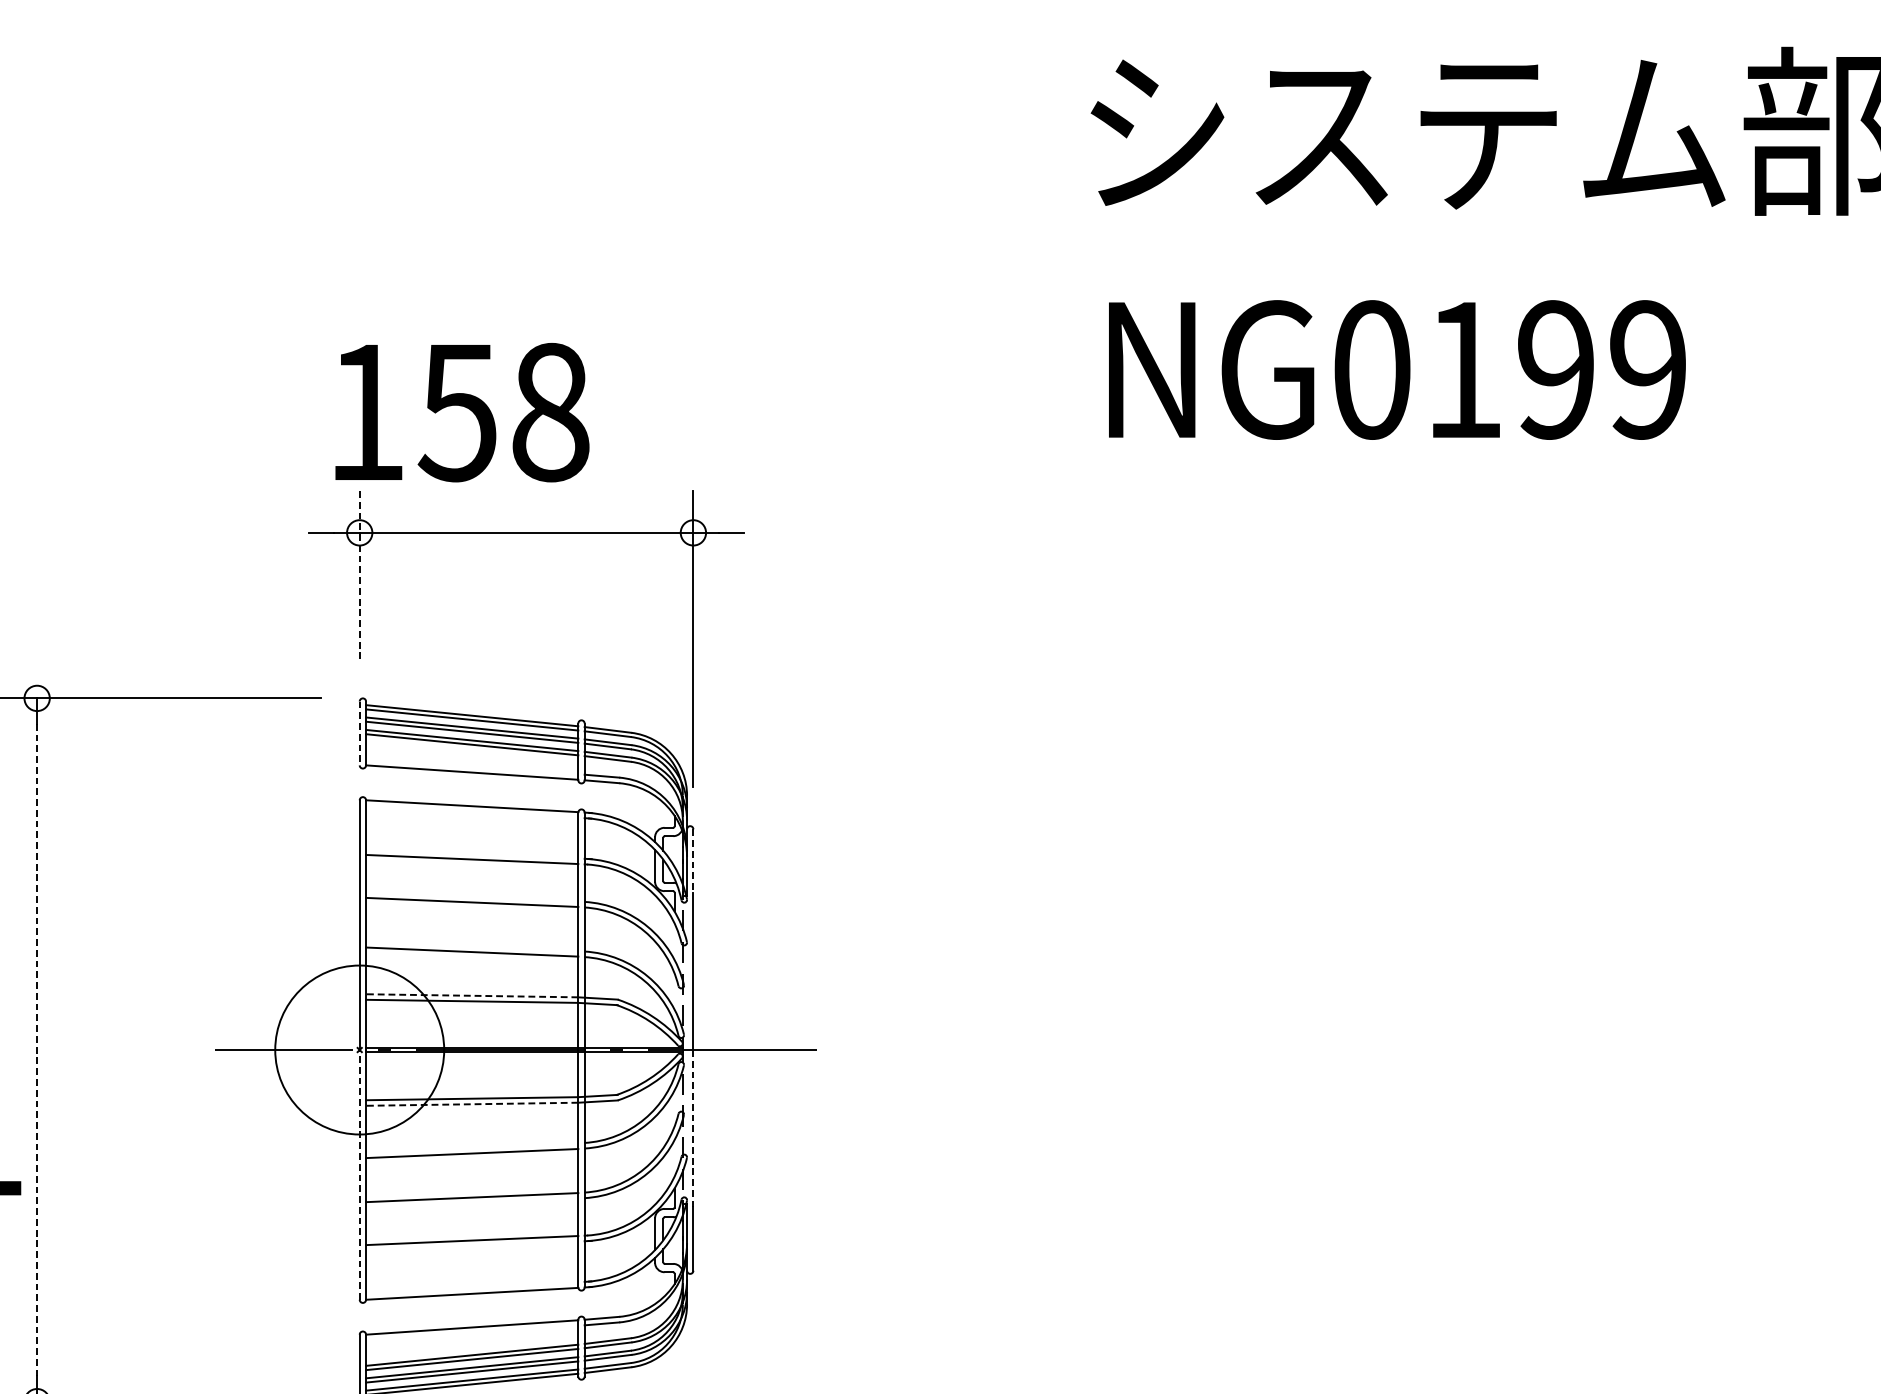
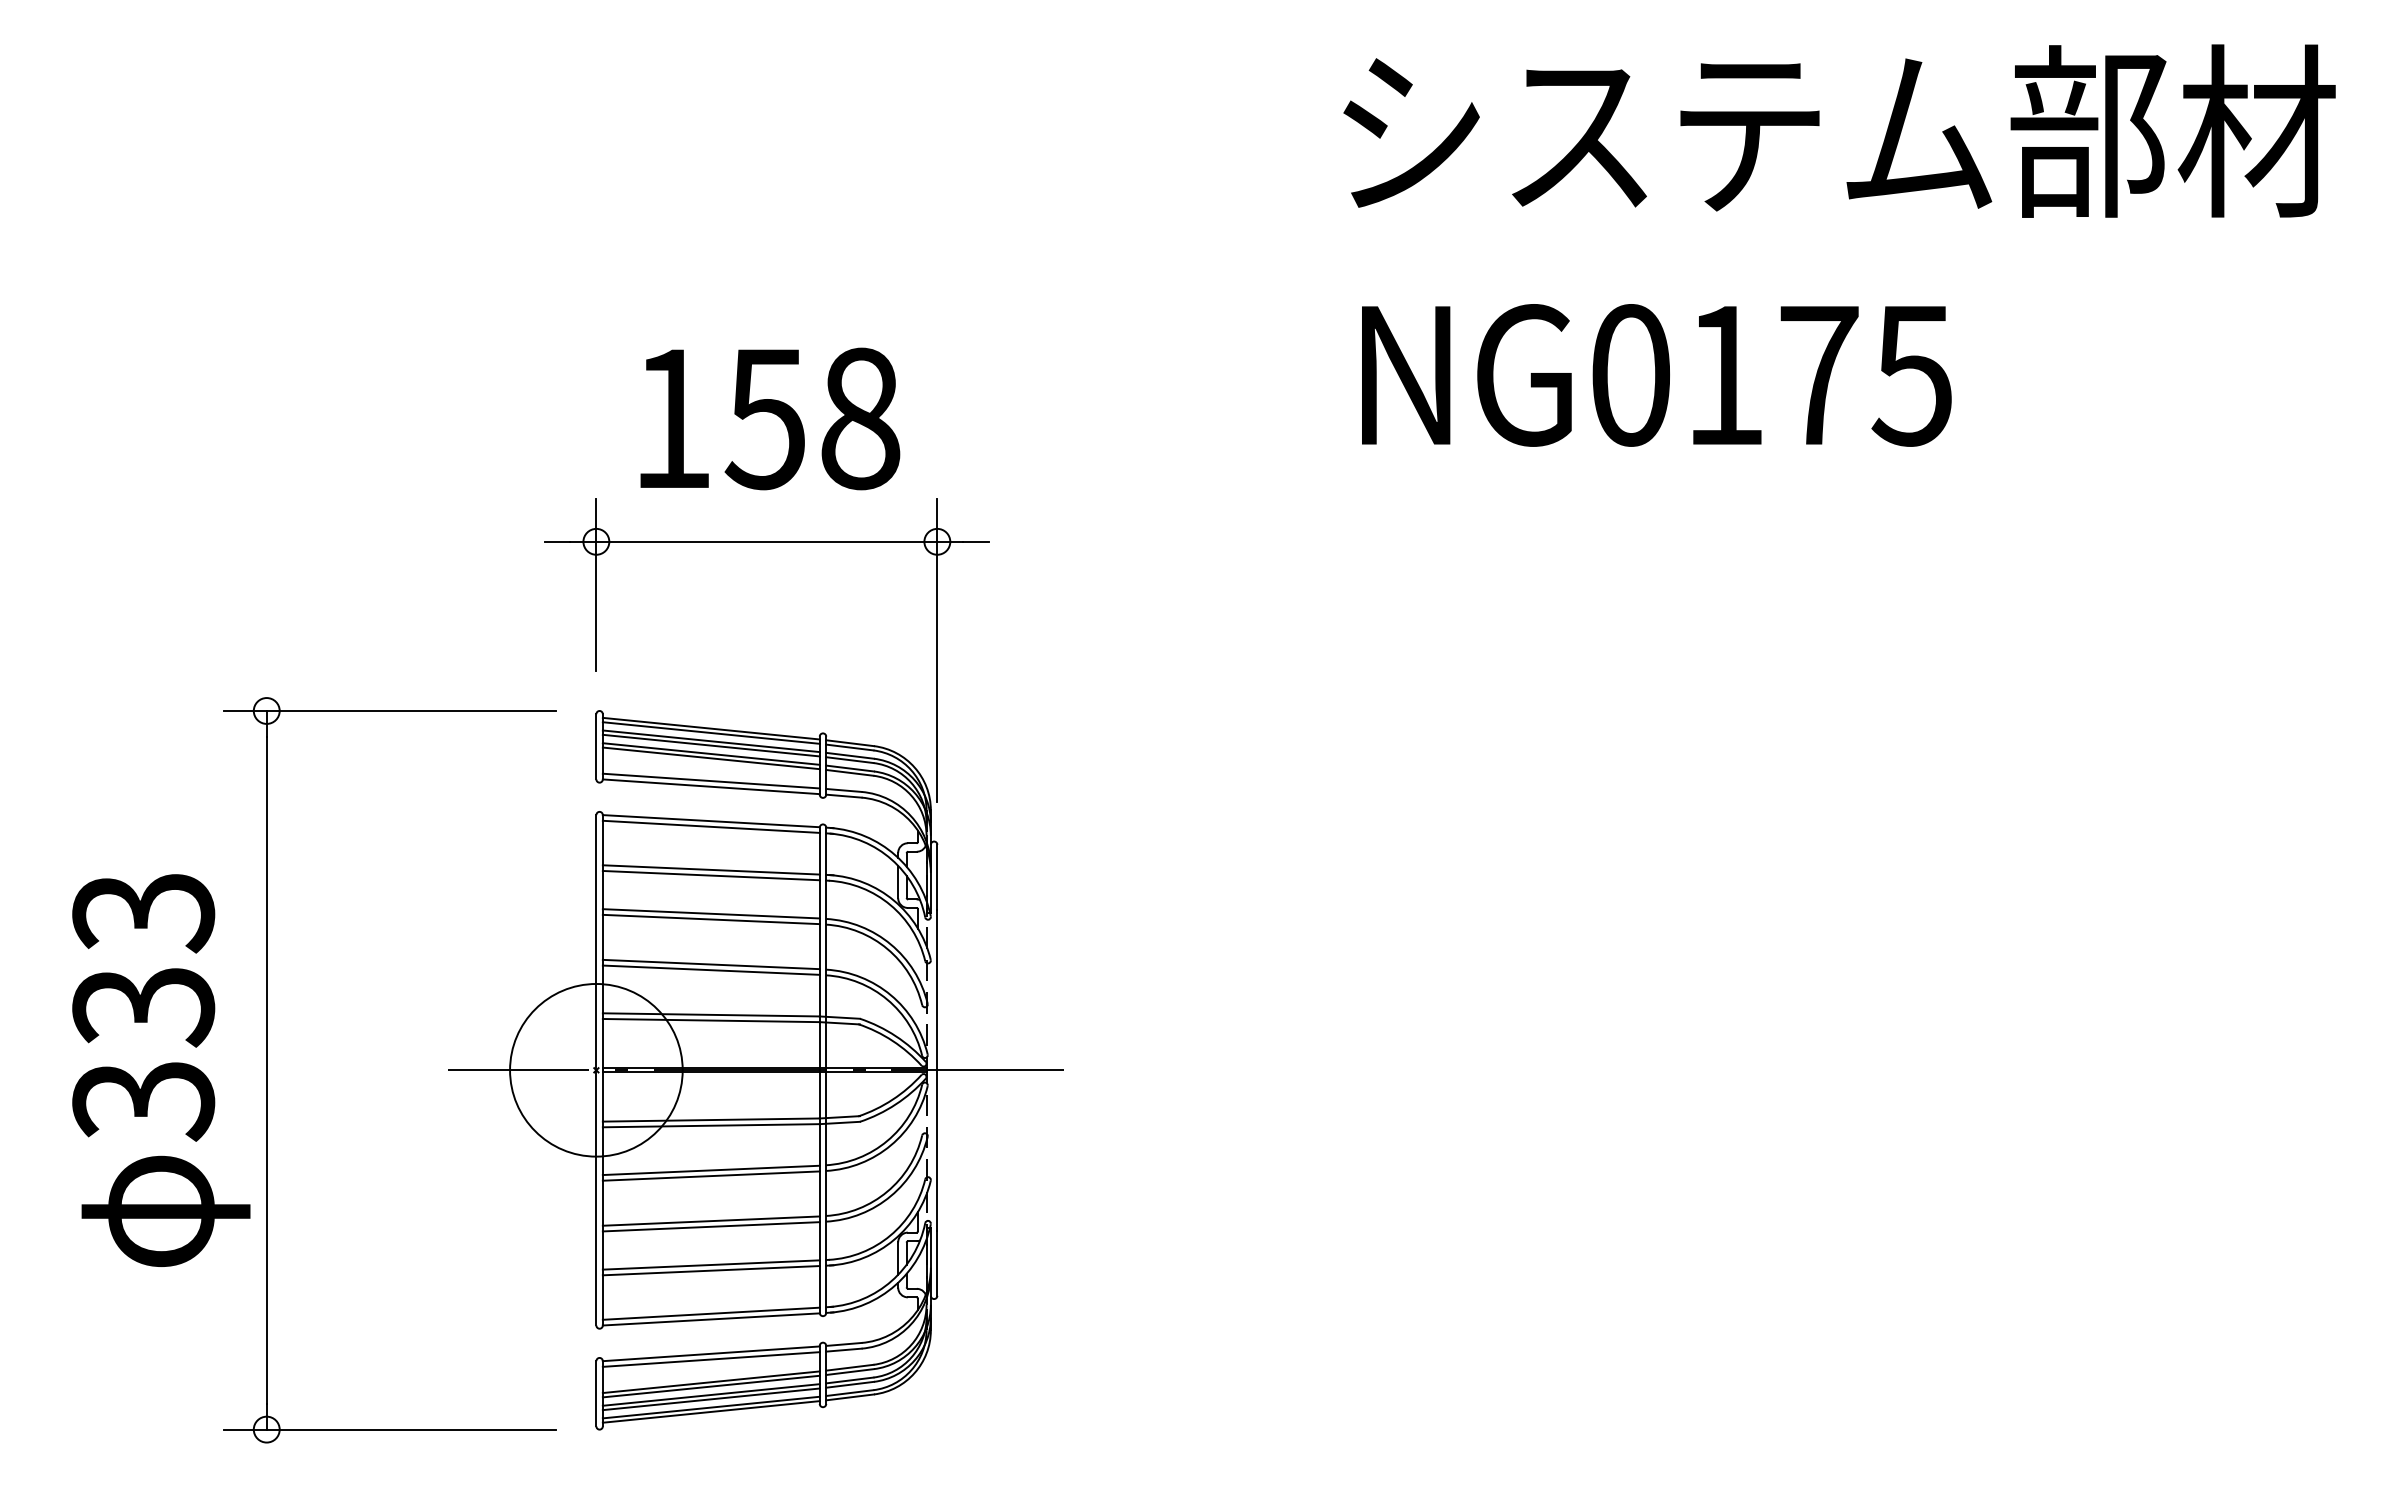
text: (1601, 370) -> (1865, 375), NG0199 -> NG0175
text: (462, 412) -> (770, 418), moved
line: (359, 574) -> (596, 584), dashed -> solid
line: (359, 733) -> (596, 746), dashed -> solid
line: (471, 766) -> (710, 780), added
line: (471, 811) -> (710, 826), added
line: (471, 853) -> (710, 869), added
line: (693, 861) -> (937, 877), dashed -> solid
line: (471, 896) -> (710, 913), added
line: (471, 946) -> (710, 964), added
line: (471, 995) -> (710, 1014), dashed -> solid
line: (36, 1050) -> (266, 1070), dashed -> solid
line: (471, 1104) -> (710, 1125), dashed -> solid
line: (693, 1129) -> (937, 1151), dashed -> solid
line: (471, 1148) -> (710, 1170), added
line: (359, 1174) -> (596, 1197), dashed -> solid
line: (471, 1202) -> (710, 1226), added
line: (471, 1245) -> (710, 1270), added
line: (471, 1288) -> (710, 1313), added
line: (471, 1333) -> (710, 1359), added

